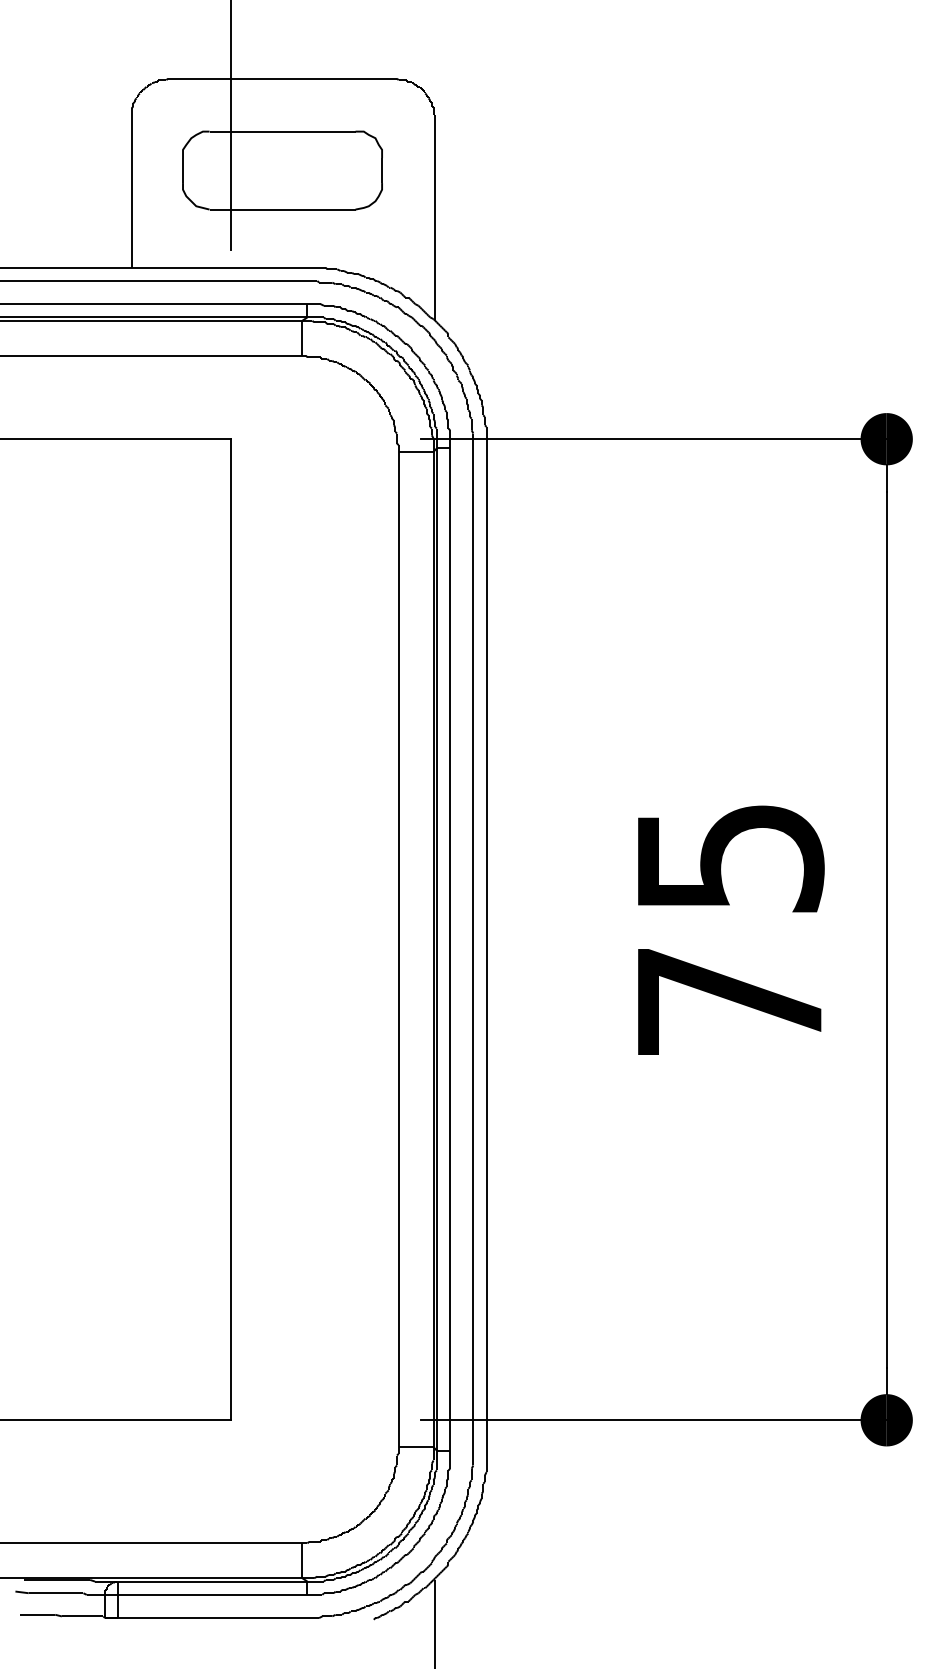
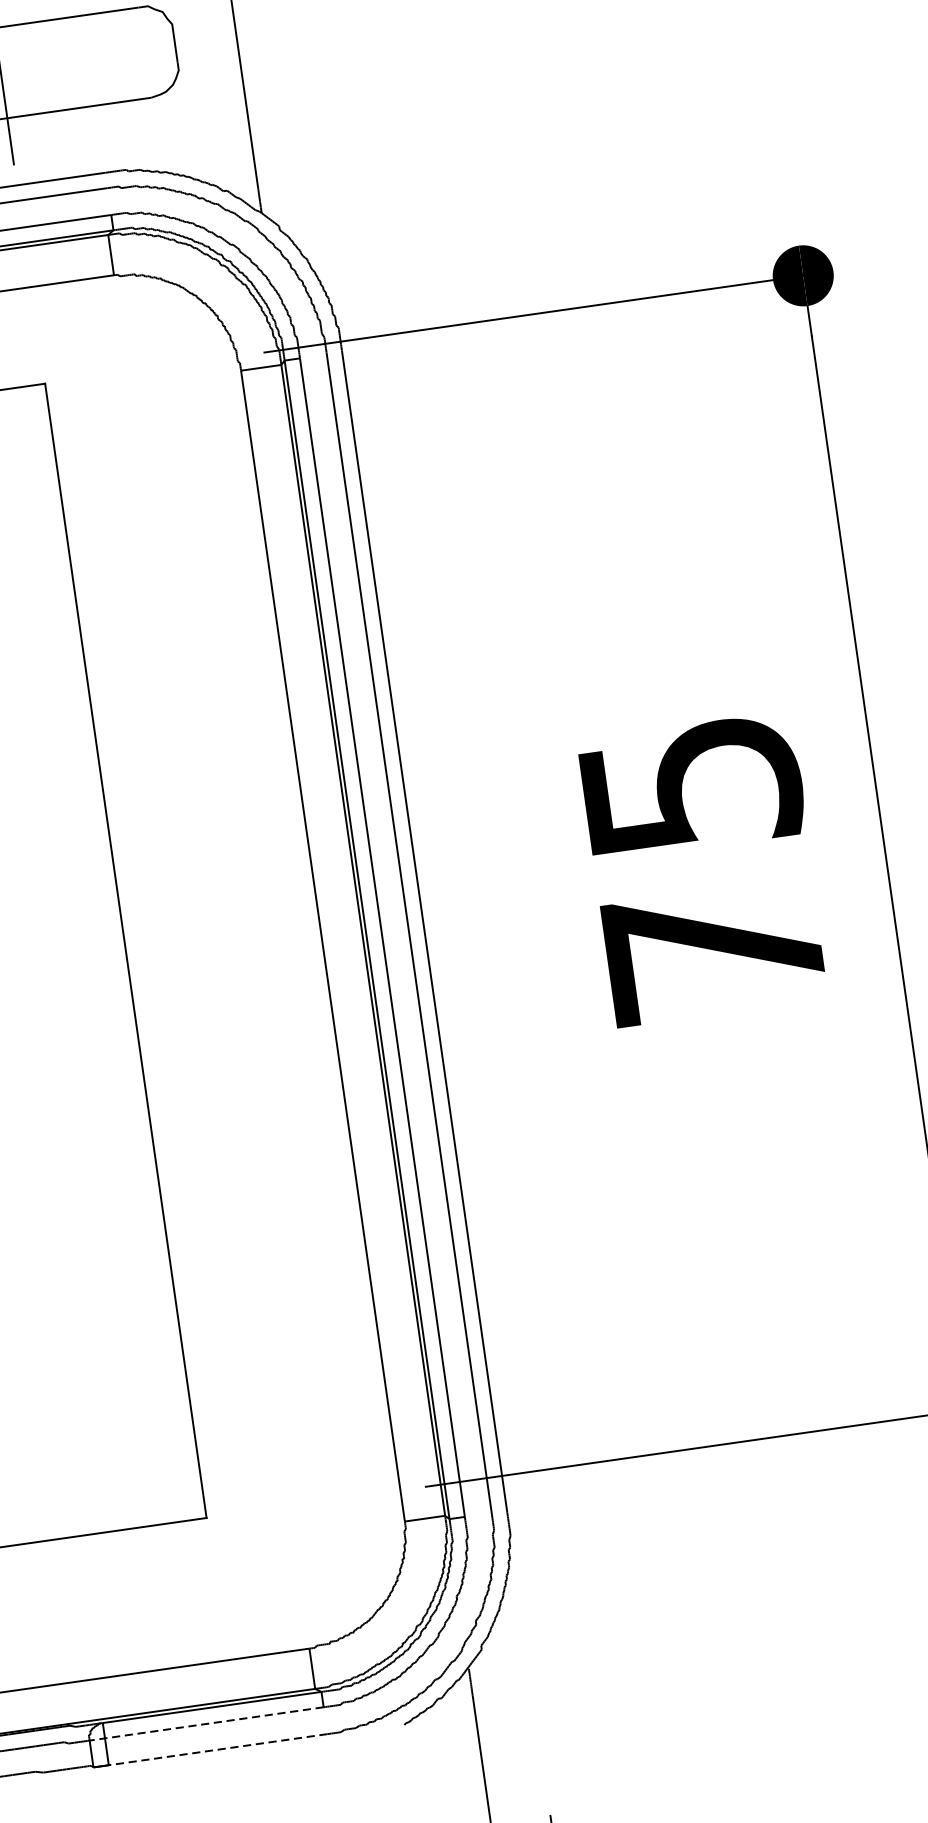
line: (205, 1594) -> (205, 1723), solid -> dashed
line: (212, 1618) -> (217, 1750), solid -> dashed

